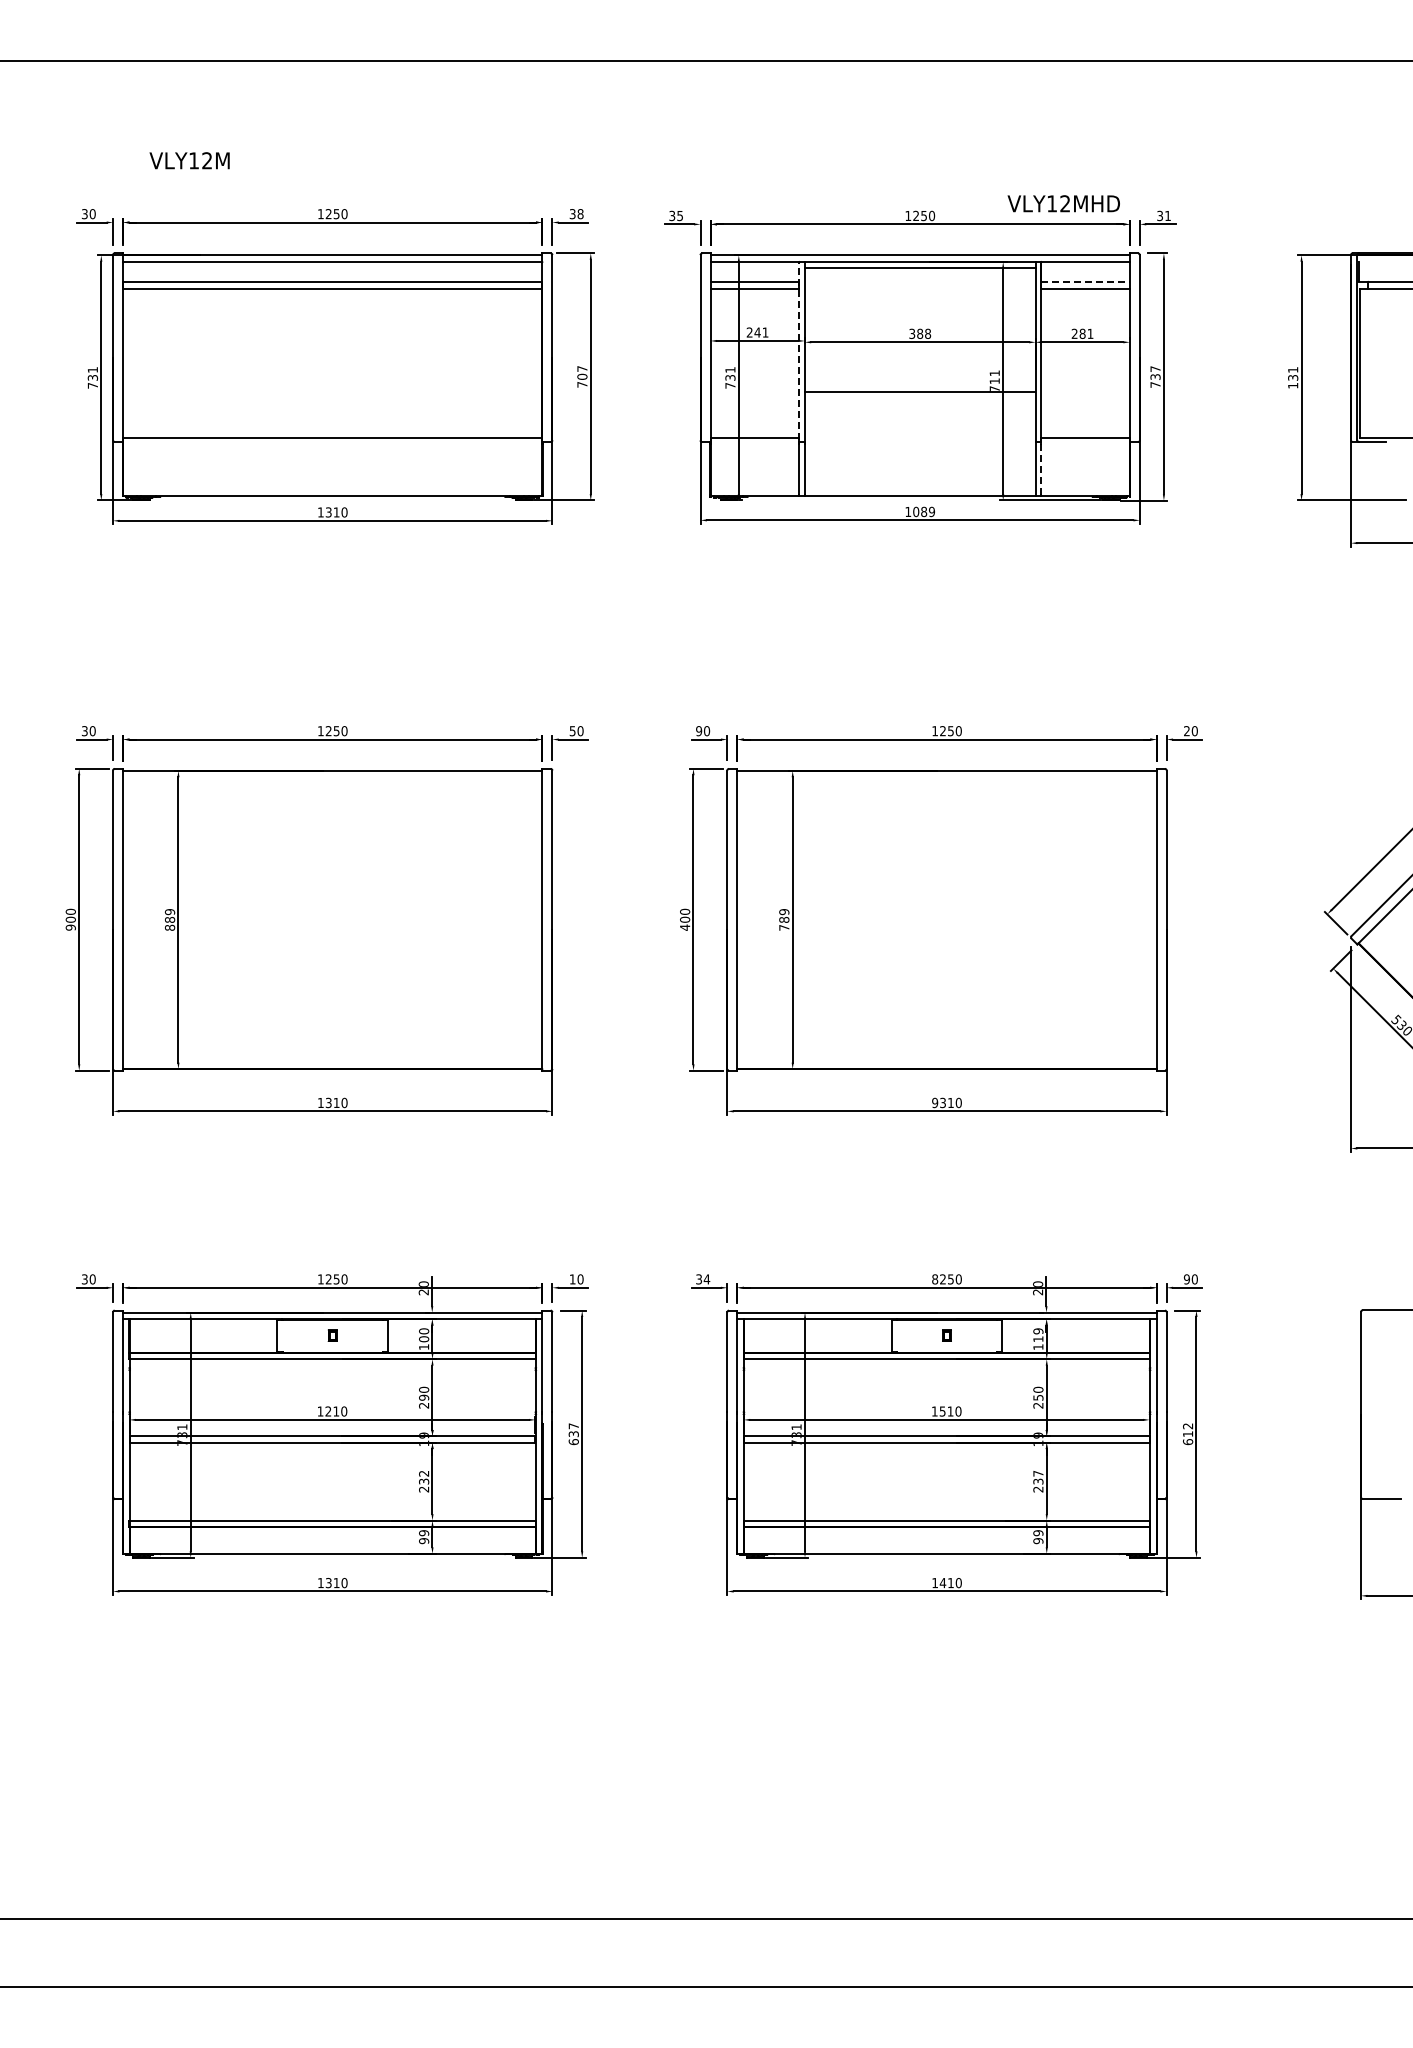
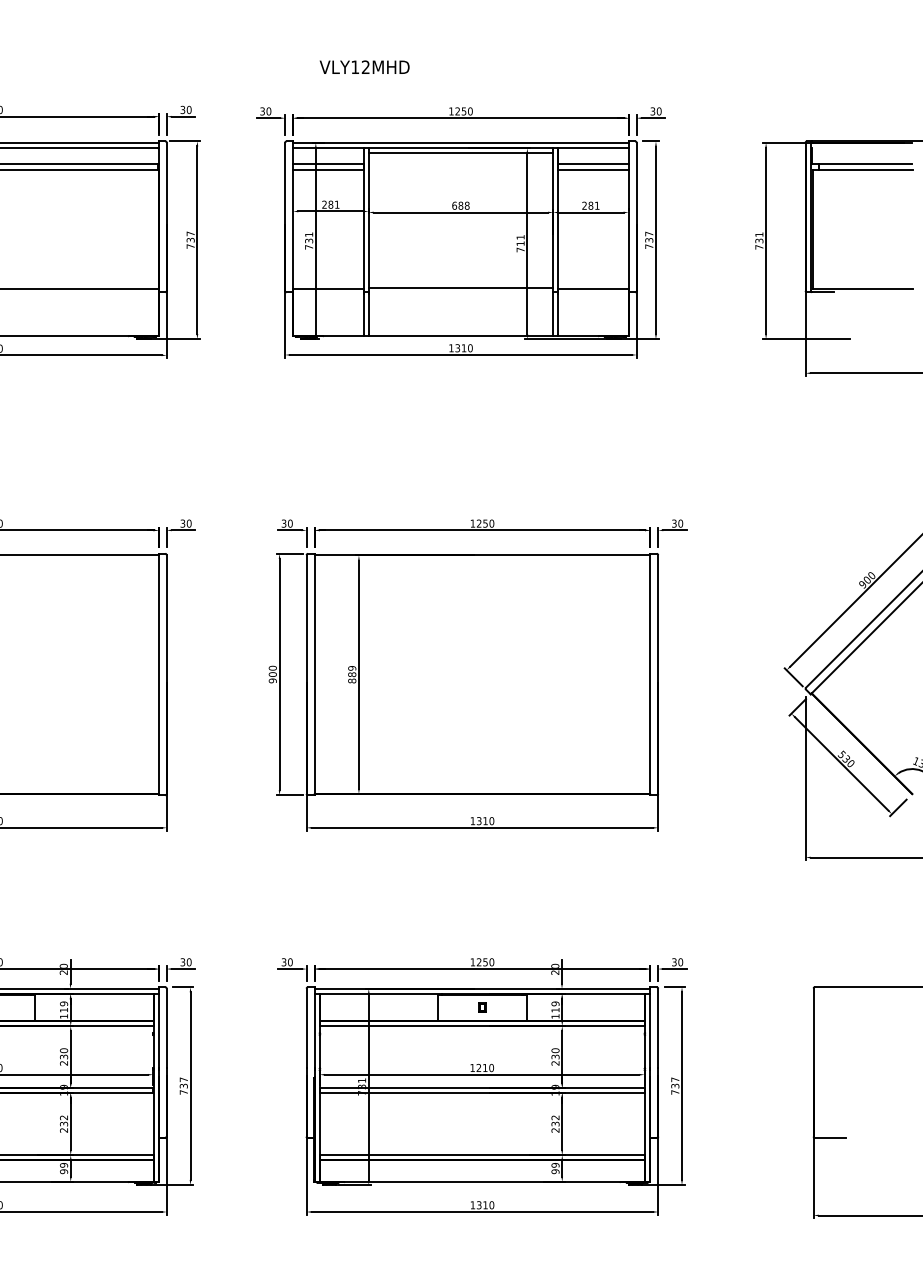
text: (1063, 203) -> (364, 67), moved
text: (580, 213) -> (189, 109), 38 -> 30
text: (680, 215) -> (269, 111), 35 -> 30
text: (1168, 215) -> (659, 111), 31 -> 30
line: (1086, 281) -> (594, 163), dashed -> solid
text: (757, 332) -> (330, 204), 241 -> 281
text: (912, 333) -> (454, 205), 388 -> 688
line: (799, 350) -> (364, 219), dashed -> solid
text: (582, 376) -> (190, 239), 707 -> 737
text: (1293, 385) -> (759, 247), 131 -> 731
line: (919, 392) -> (460, 287), moved
line: (1040, 468) -> (557, 313), dashed -> solid
text: (923, 511) -> (463, 347), 1089 -> 1310
text: (572, 730) -> (182, 523), 50 -> 30
text: (699, 731) -> (284, 523), 90 -> 30
text: (1186, 731) -> (674, 523), 20 -> 30
text: (685, 927) -> (273, 680), 400 -> 900
text: (784, 927) -> (352, 680), 789 -> 889
text: (935, 1102) -> (473, 820), 9310 -> 1310
text: (572, 1279) -> (182, 962), 10 -> 30
text: (706, 1279) -> (289, 962), 34 -> 30
text: (935, 1279) -> (473, 962), 8250 -> 1250
text: (1186, 1279) -> (674, 962), 90 -> 30
text: (424, 1335) -> (64, 1007), 100 -> 119
text: (423, 1397) -> (63, 1056), 290 -> 230
text: (1037, 1397) -> (554, 1056), 250 -> 230
text: (942, 1411) -> (478, 1068), 1510 -> 1210
text: (1188, 1434) -> (675, 1086), 612 -> 737
text: (573, 1442) -> (183, 1092), 637 -> 737
text: (1038, 1473) -> (555, 1117), 237 -> 232
text: (942, 1582) -> (478, 1204), 1410 -> 1310

